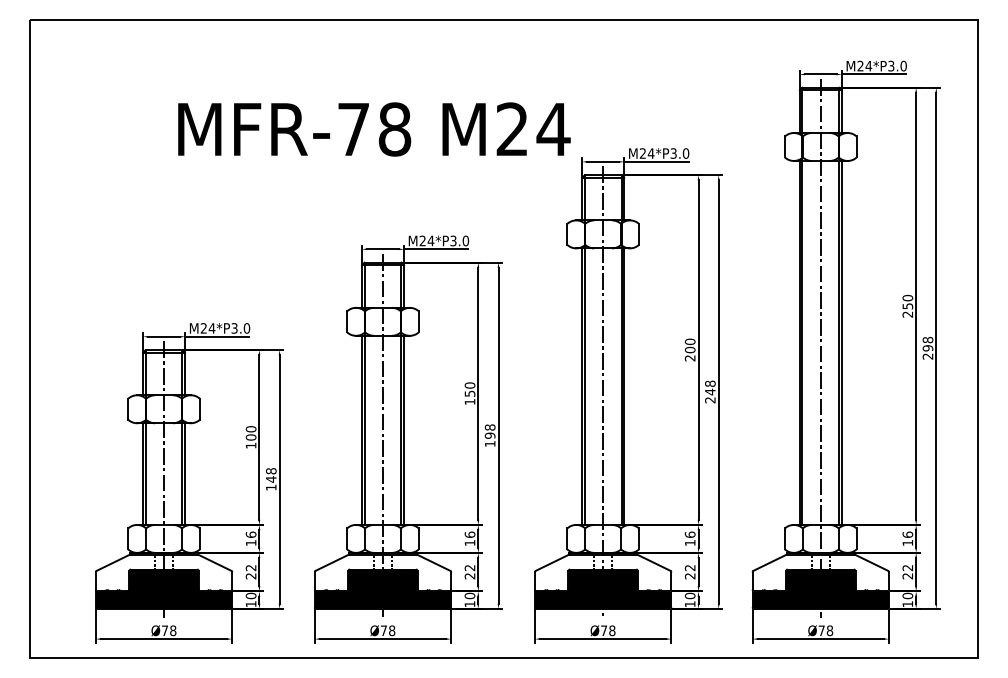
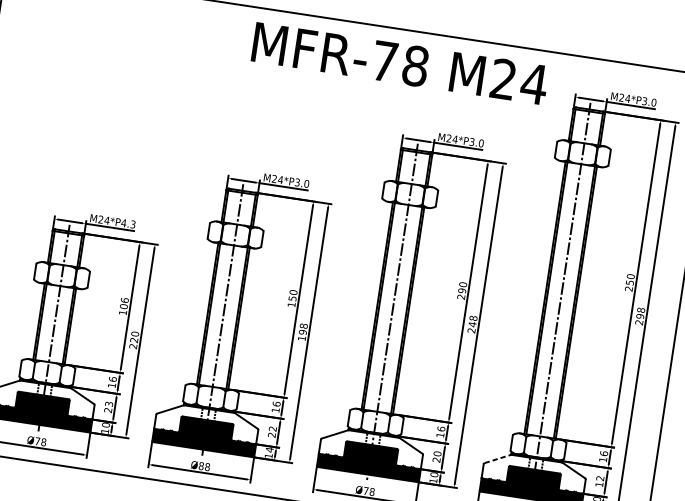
text: (374, 129) -> (400, 63), moved
text: (240, 328) -> (128, 223), M24*P3.0 -> M24*P4.3
text: (690, 350) -> (462, 291), 200 -> 290
text: (250, 429) -> (124, 300), 100 -> 106
text: (270, 479) -> (133, 340), 148 -> 220
line: (770, 562) -> (498, 458), solid -> dashed
text: (690, 567) -> (437, 453), 22 -> 20
text: (251, 568) -> (109, 404), 22 -> 23
text: (907, 576) -> (599, 484), 22 -> 12
text: (469, 595) -> (269, 449), 10 -> 14
text: (383, 630) -> (201, 465), Ø78 -> Ø88

